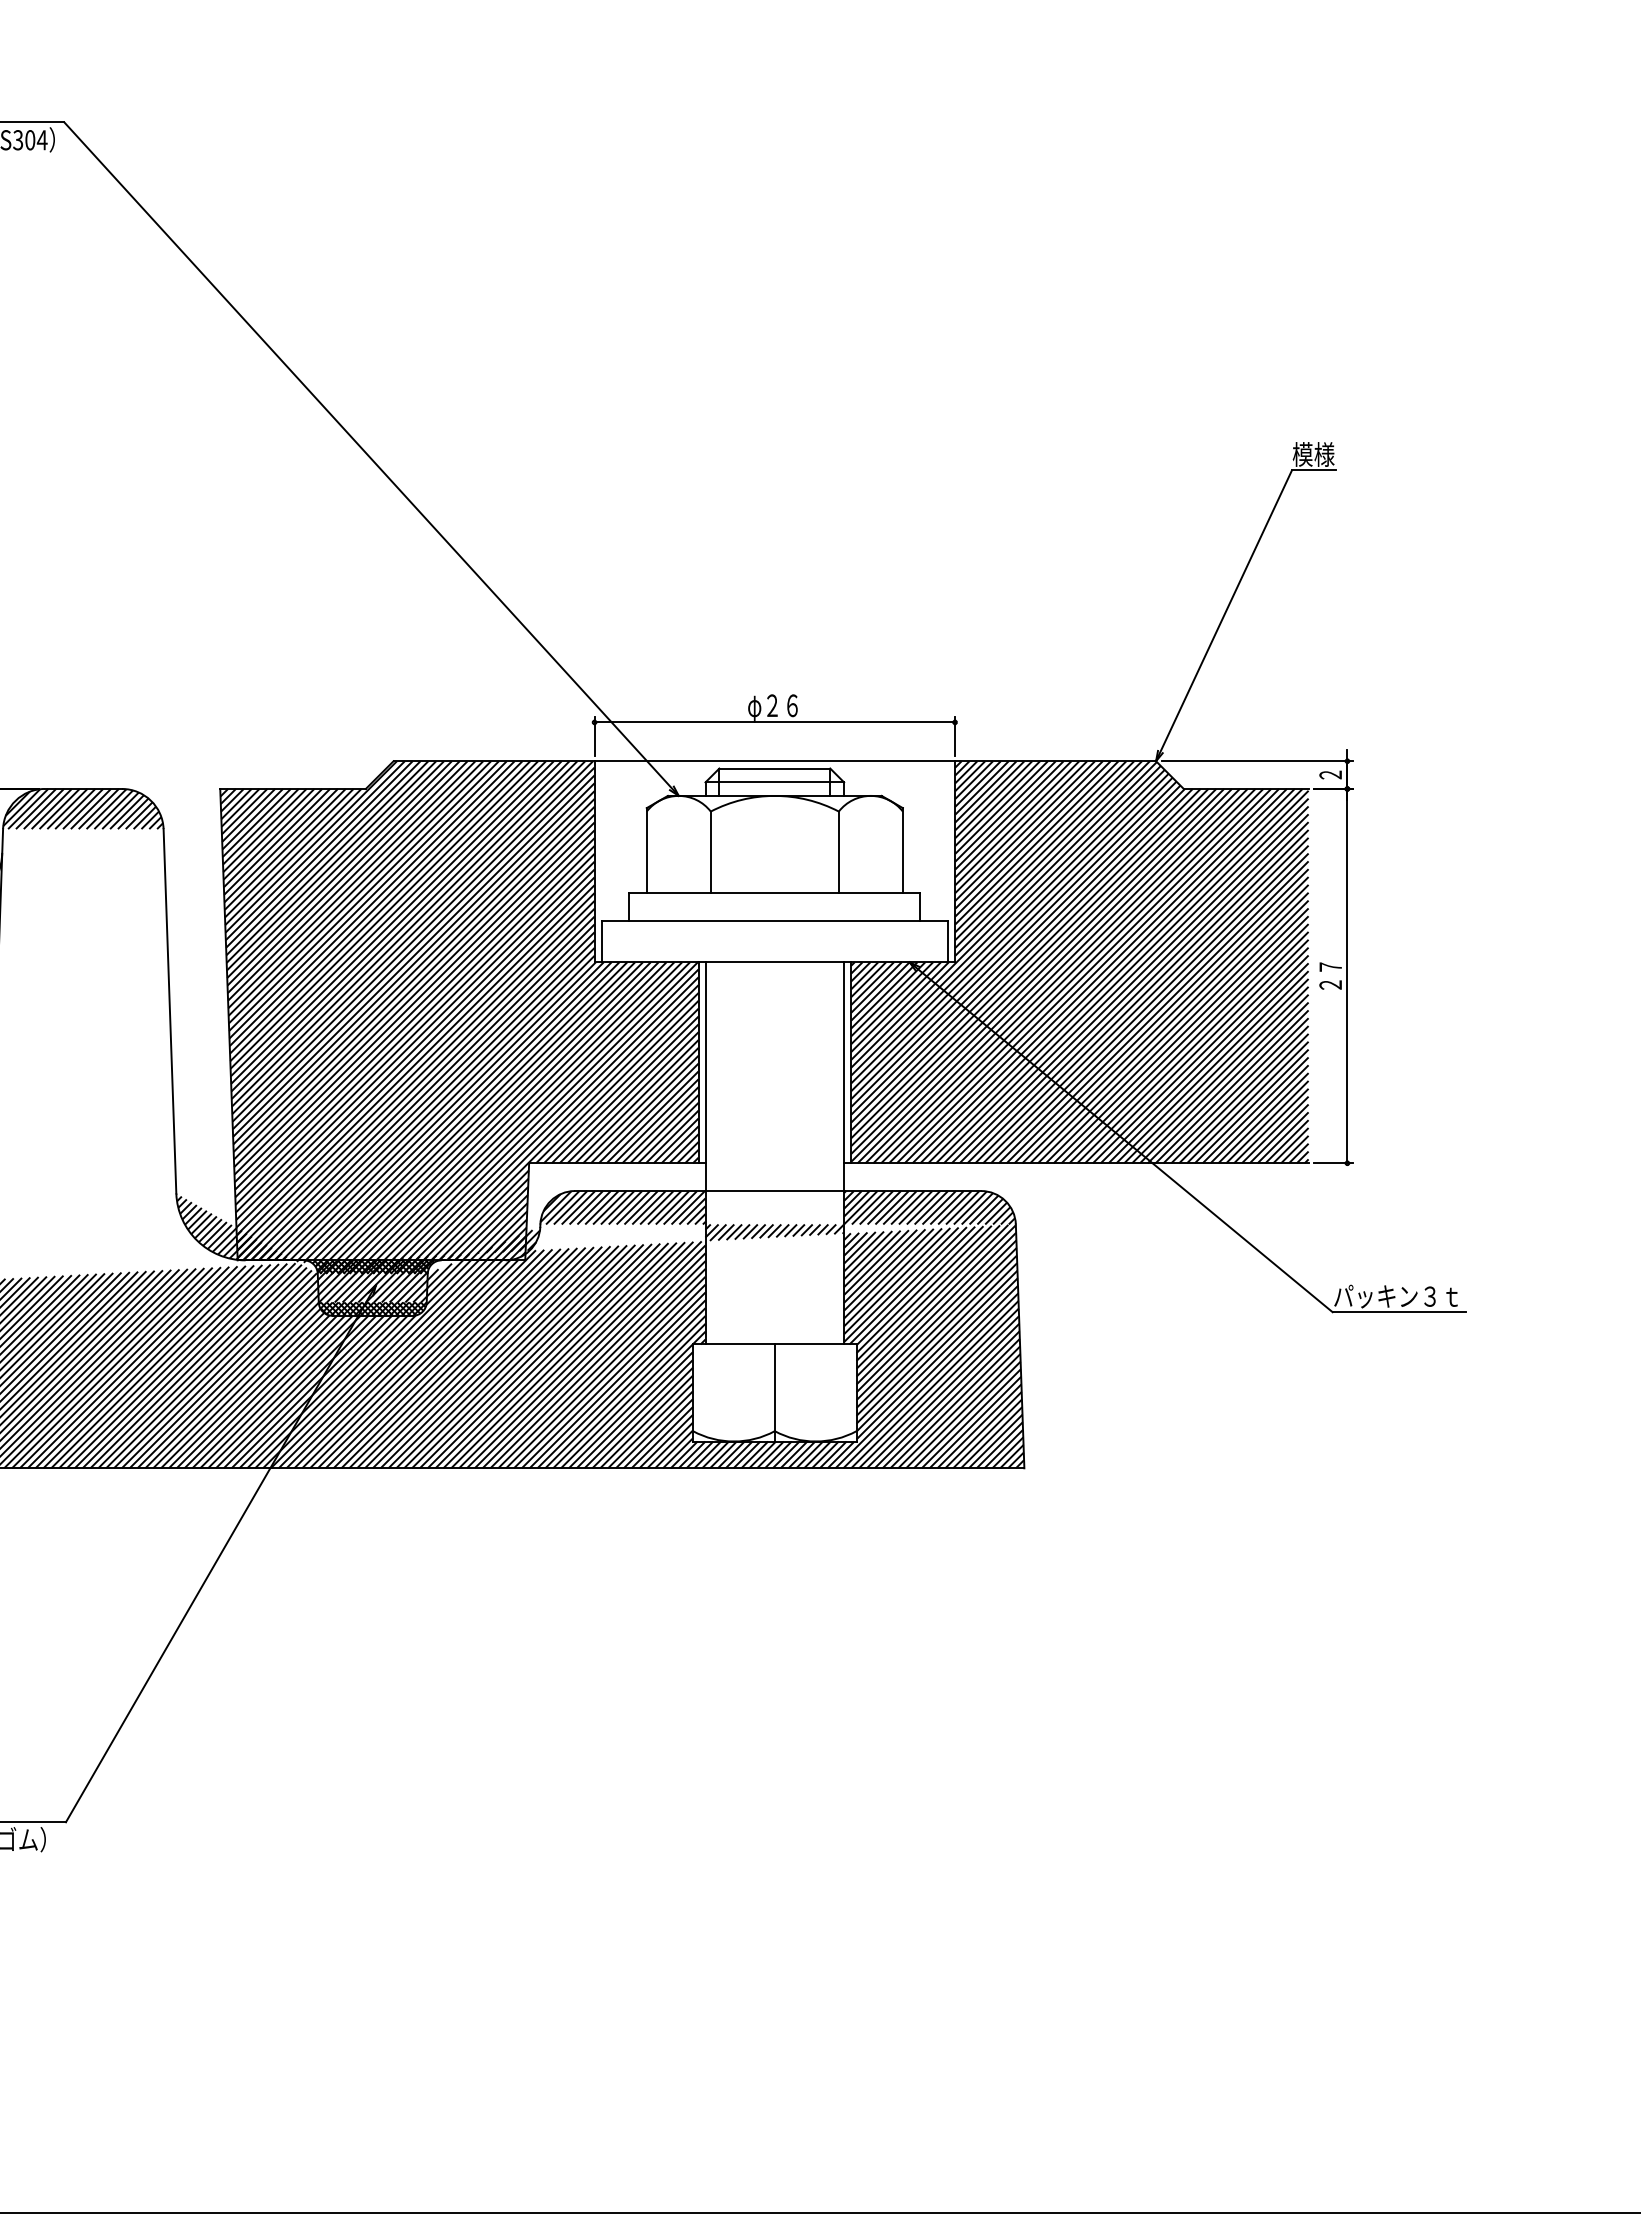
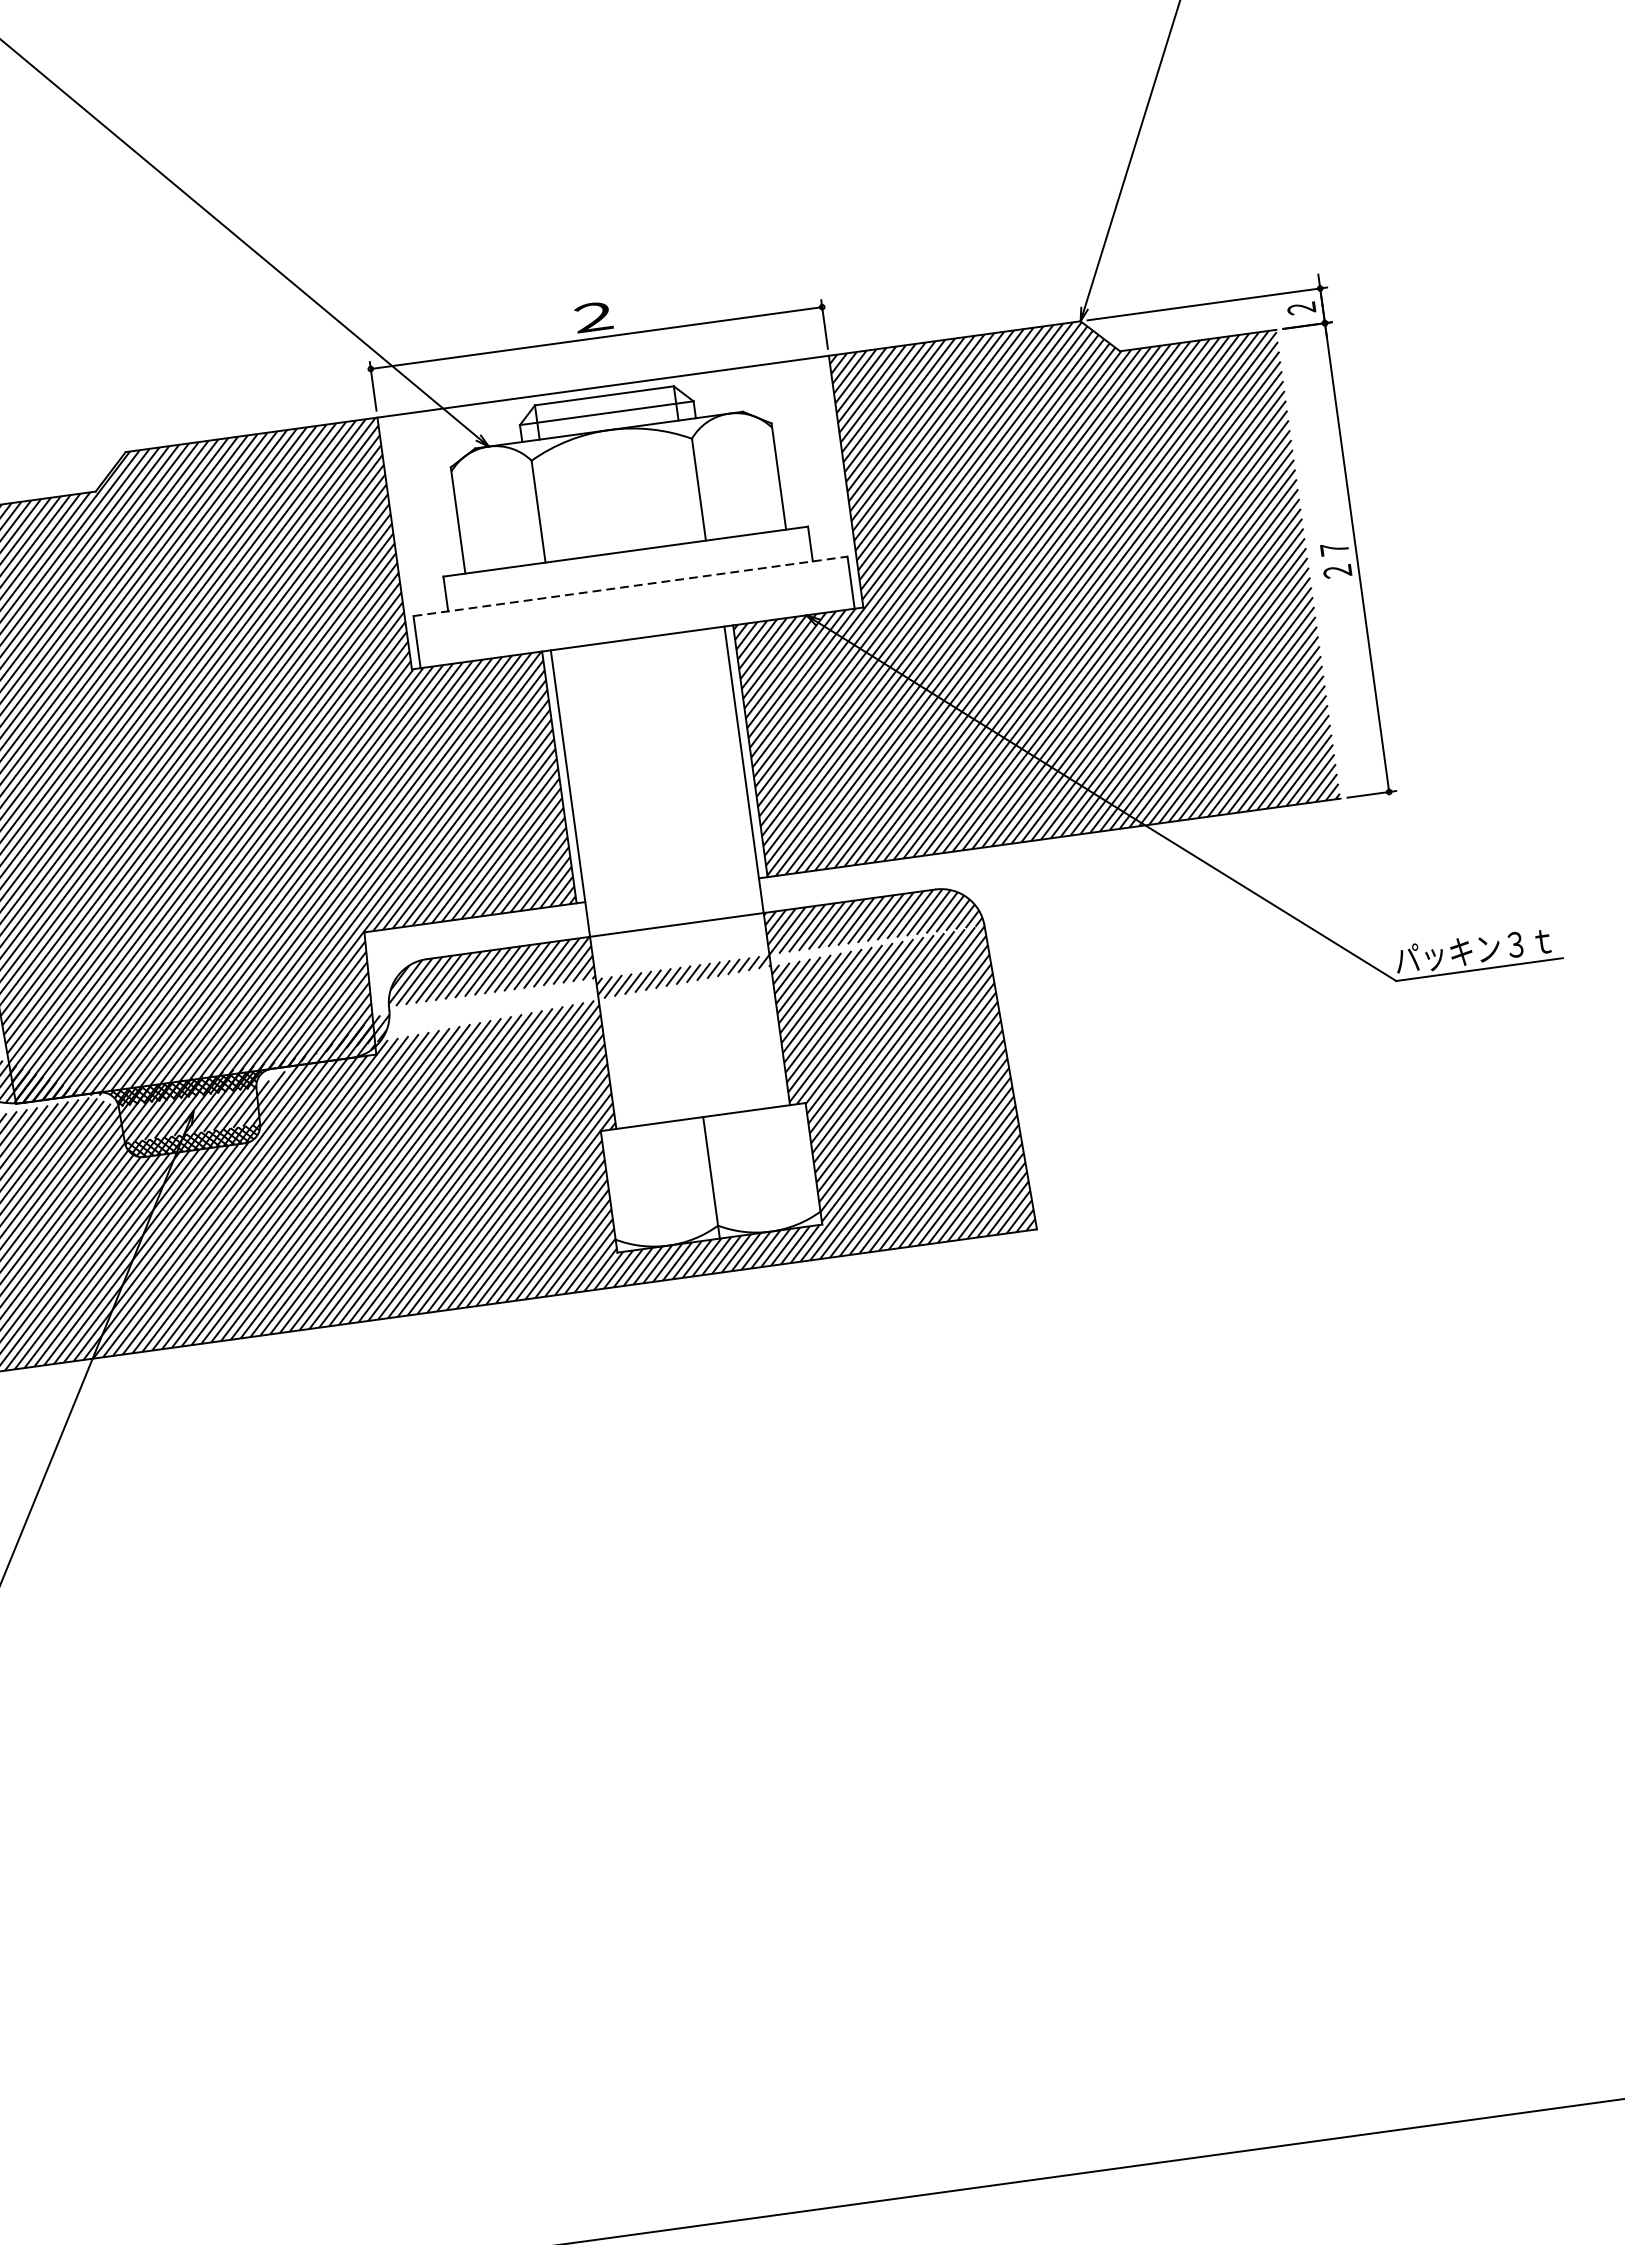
text: (772, 707) -> (591, 319), φ２６ -> ２
line: (775, 920) -> (631, 586), solid -> dashed

